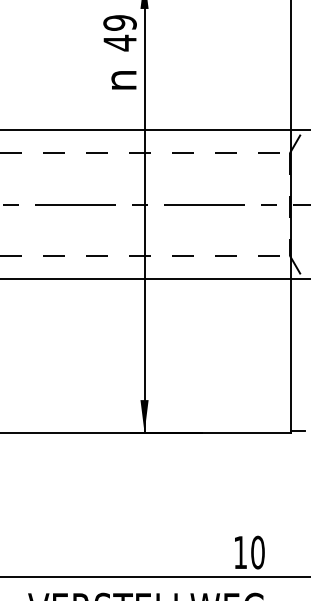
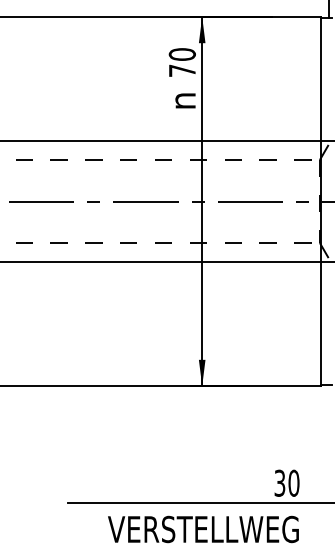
text: (120, 32) -> (182, 62), 49 -> 70
text: (240, 551) -> (279, 482), 10 -> 30

